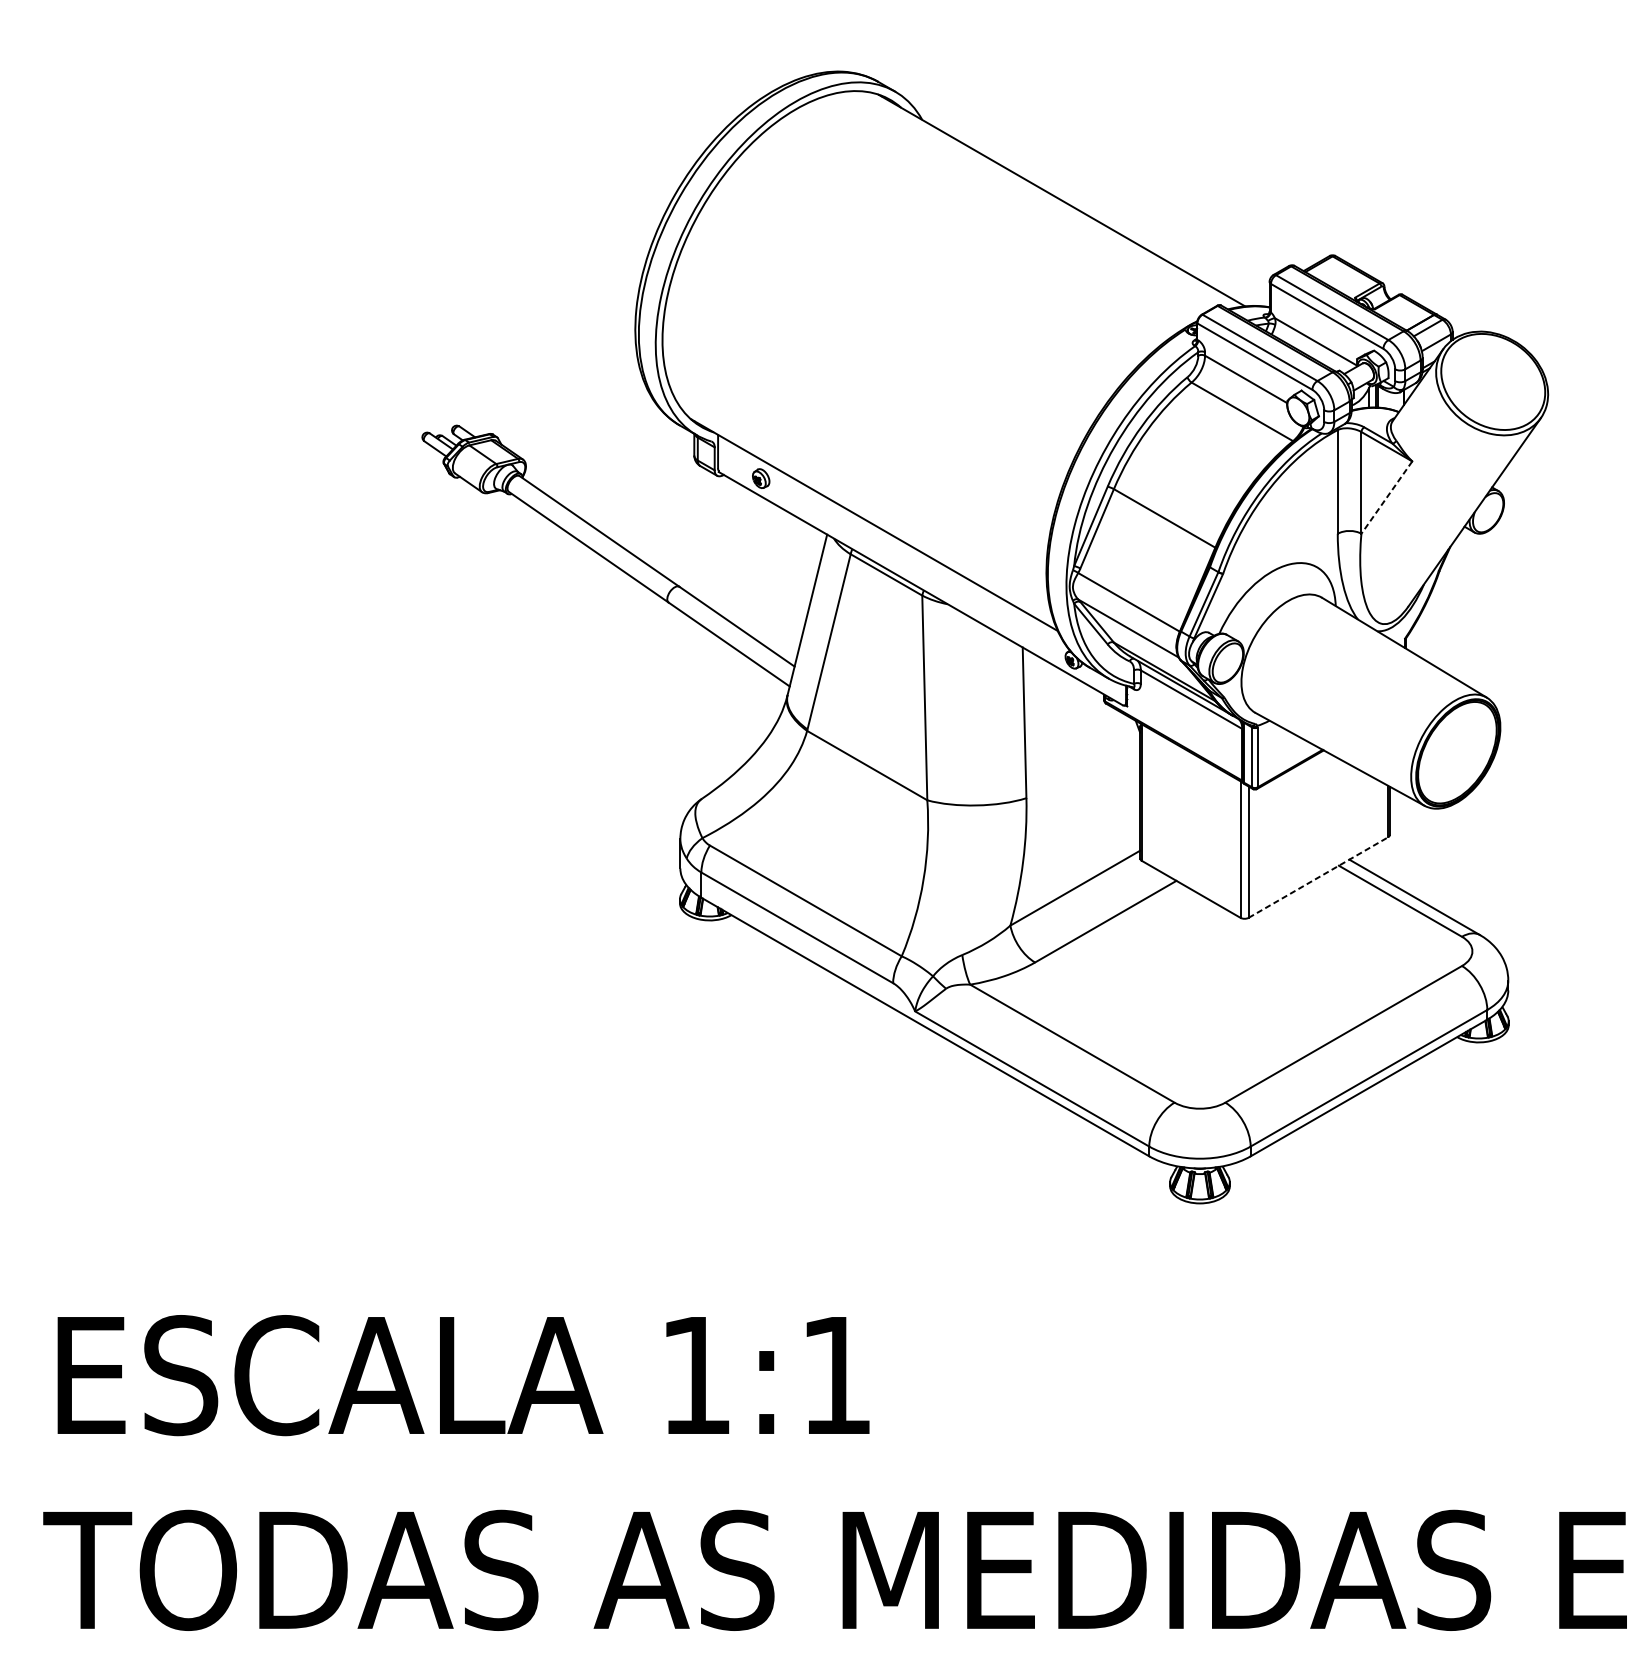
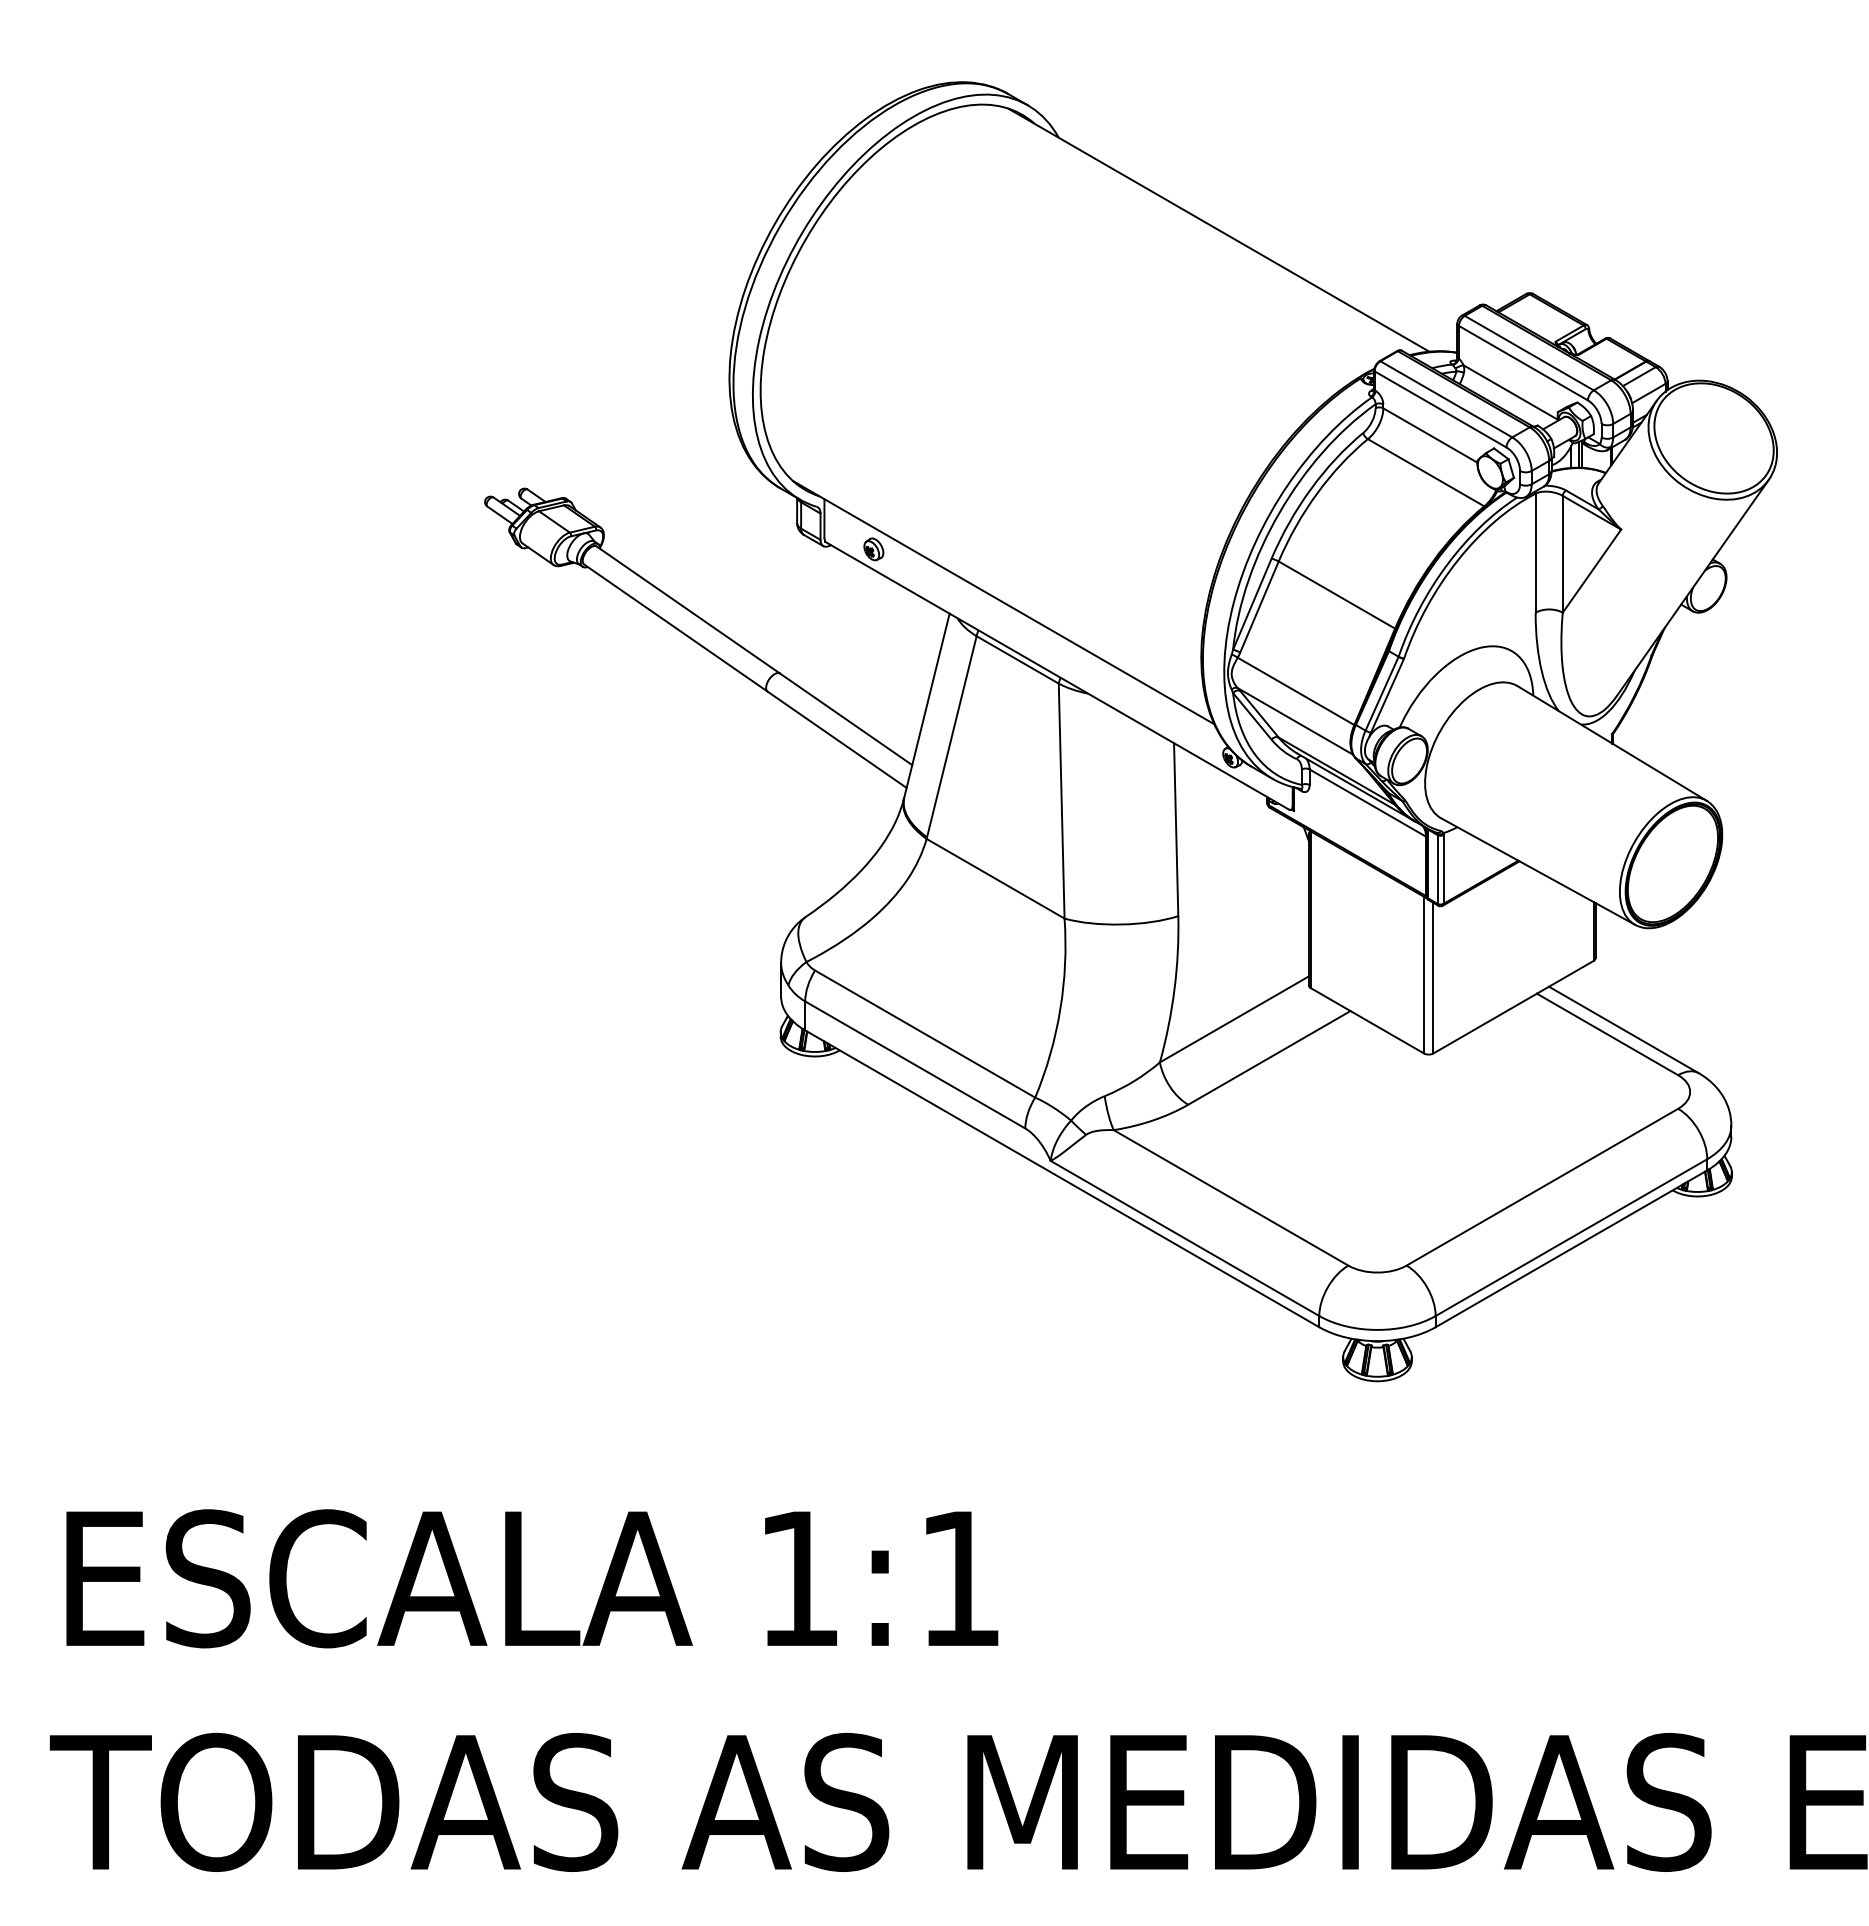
line: (1387, 497) -> (1592, 571), dashed -> solid
line: (1318, 877) -> (1513, 1007), dashed -> solid

